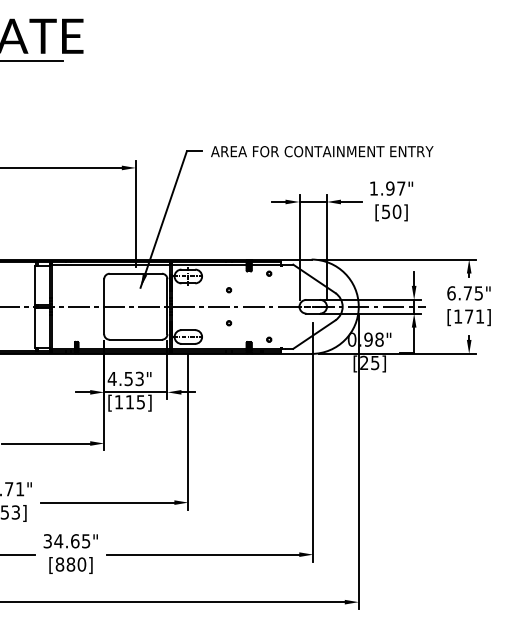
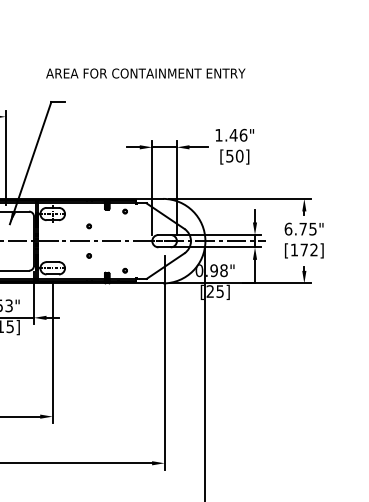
text: (322, 151) -> (146, 73), moved
text: (395, 188) -> (238, 135), 1.97" -> 1.46"
text: (479, 316) -> (313, 249), [171] -> [172]

